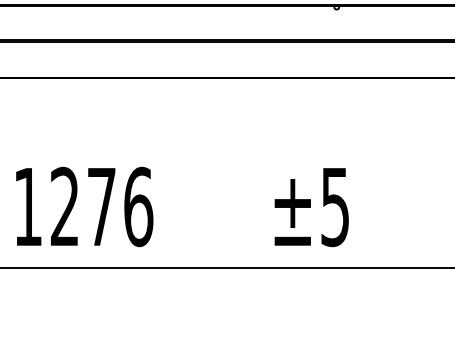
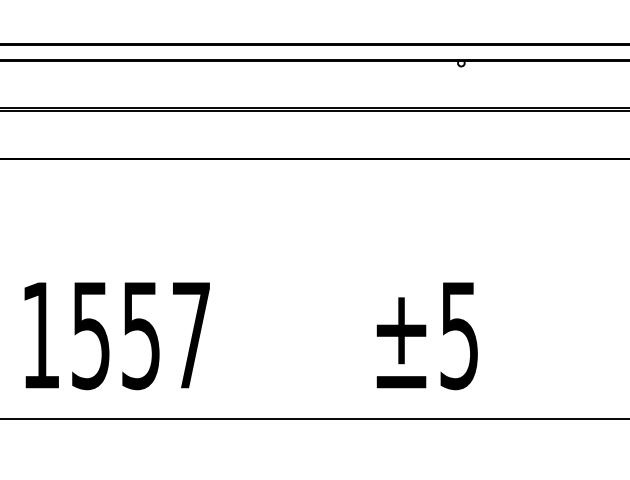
text: (101, 207) -> (141, 335), 1276 -> 1557

